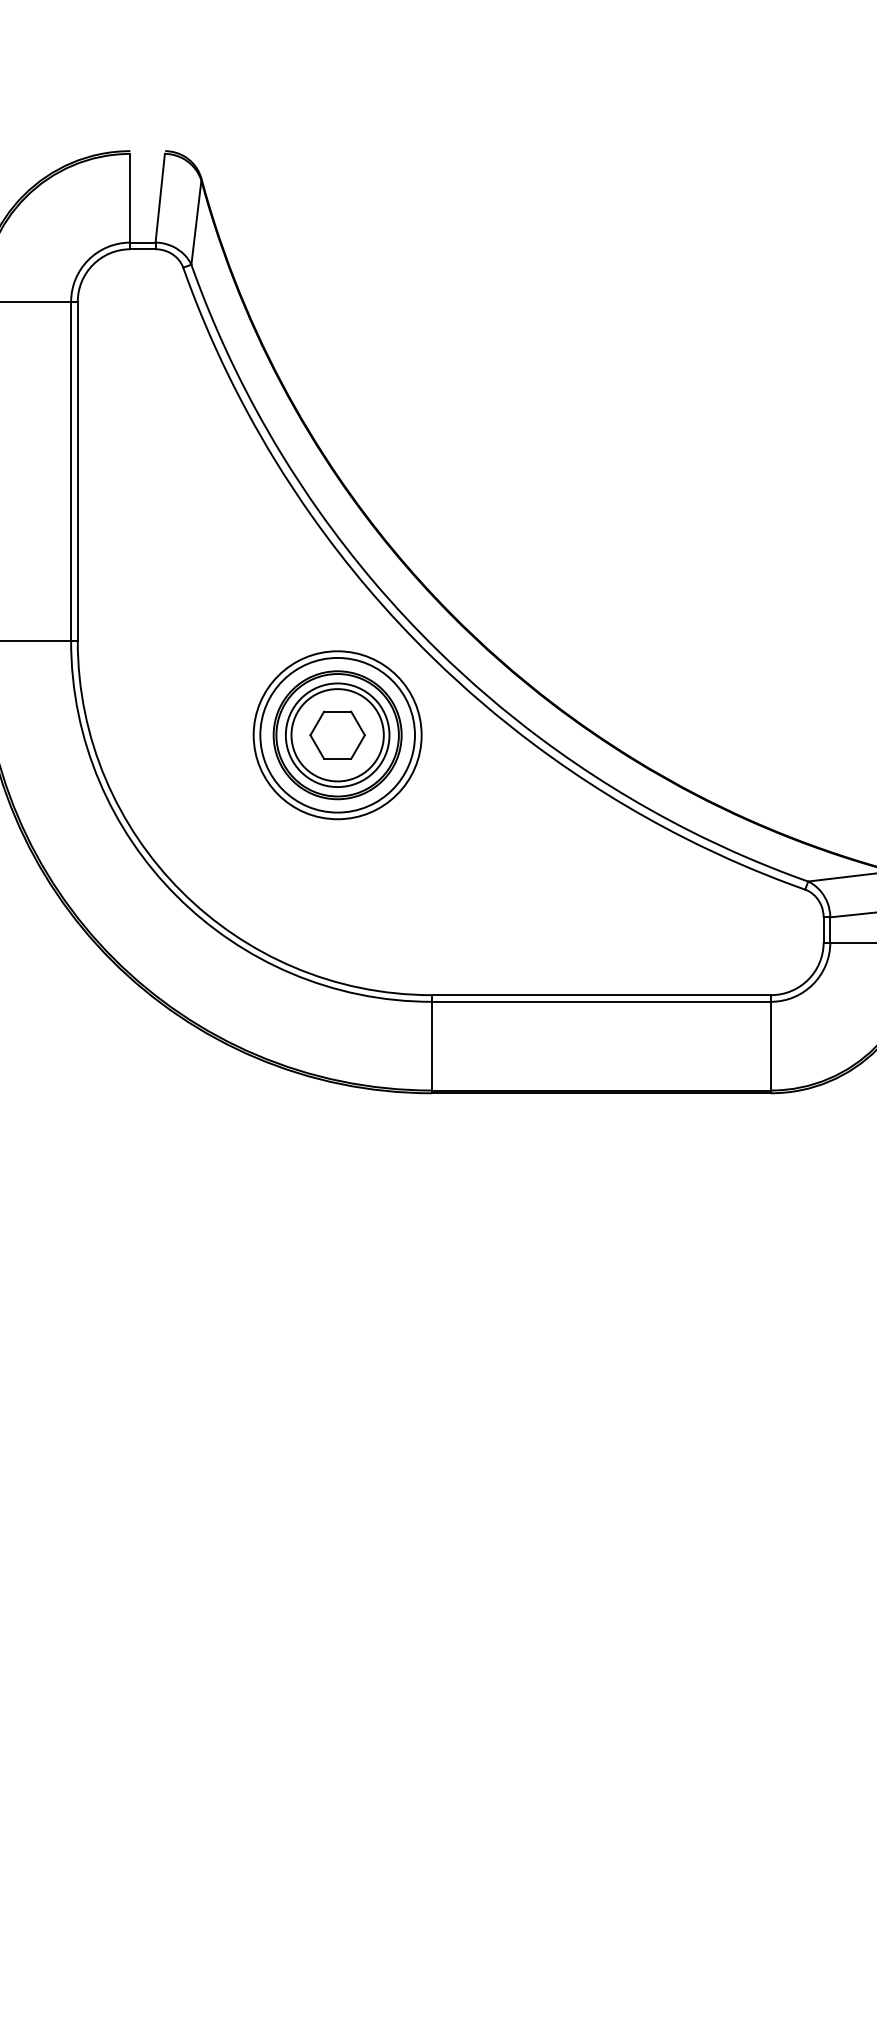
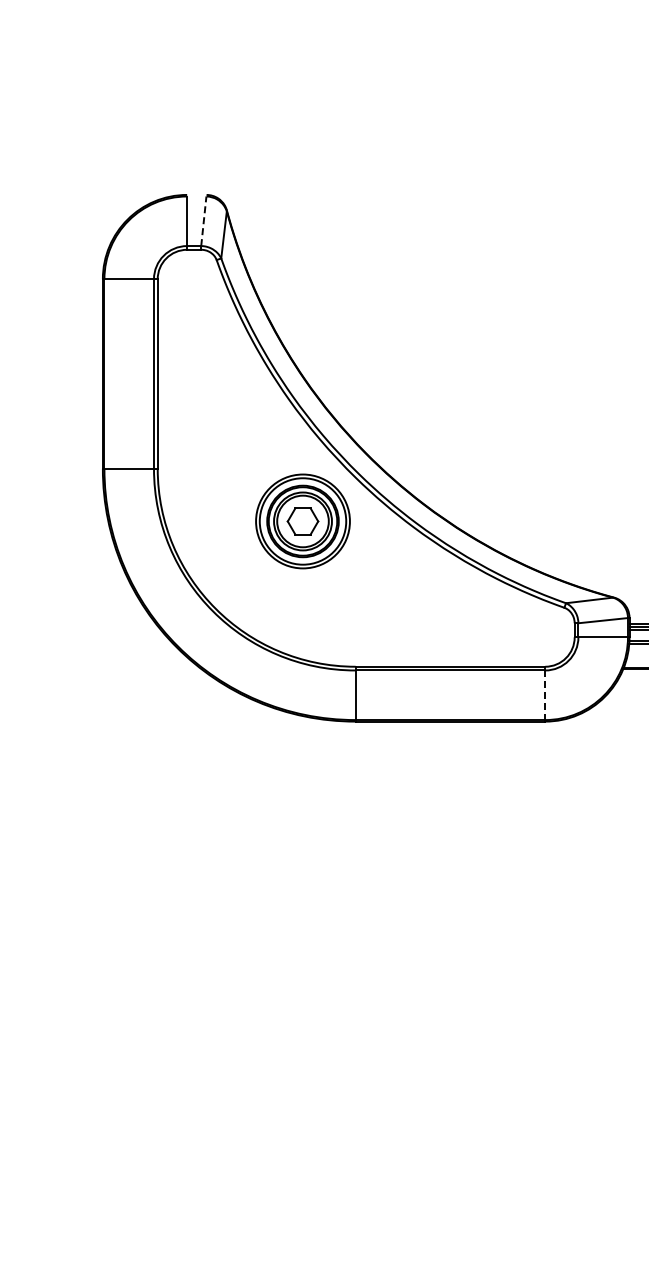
line: (159, 198) -> (203, 221), solid -> dashed
line: (771, 1046) -> (545, 695), solid -> dashed

